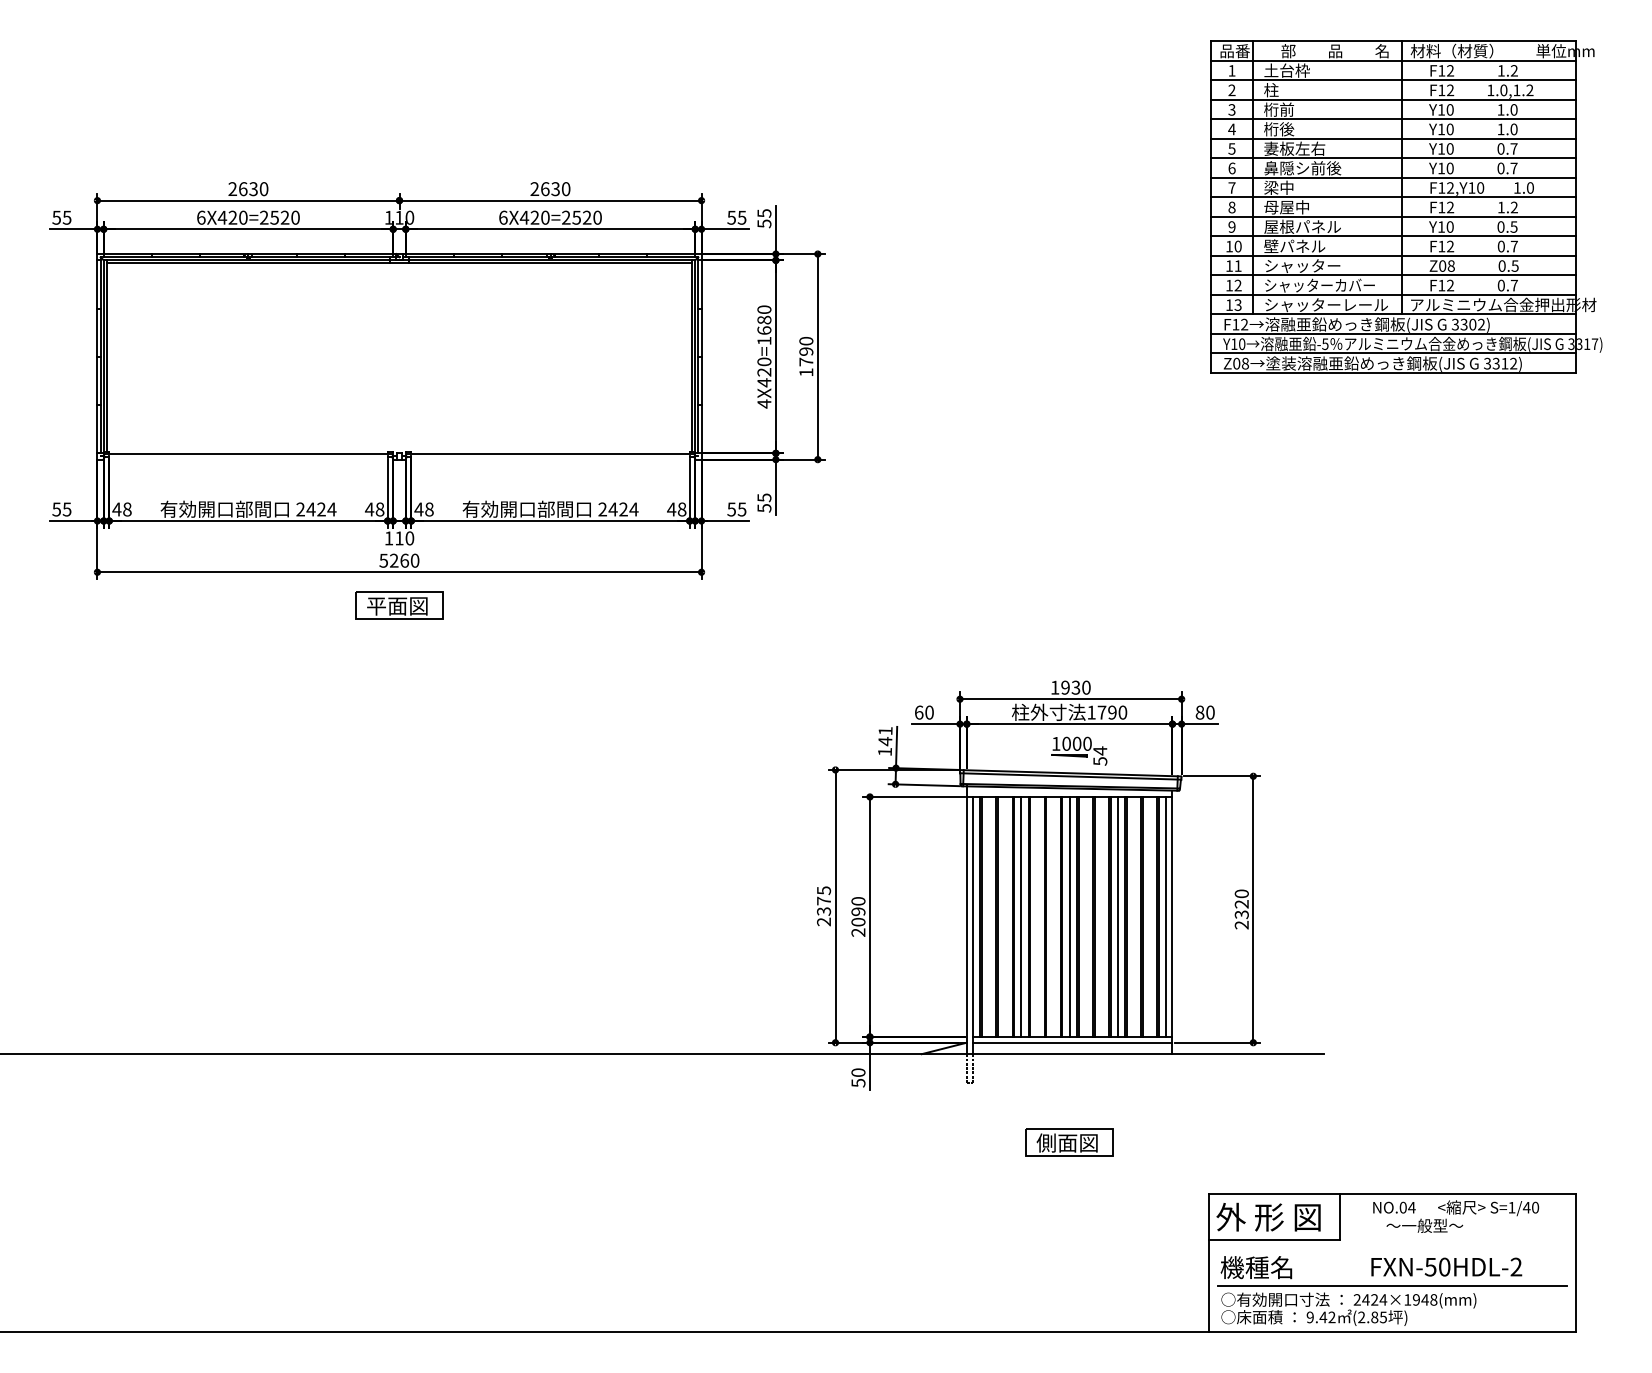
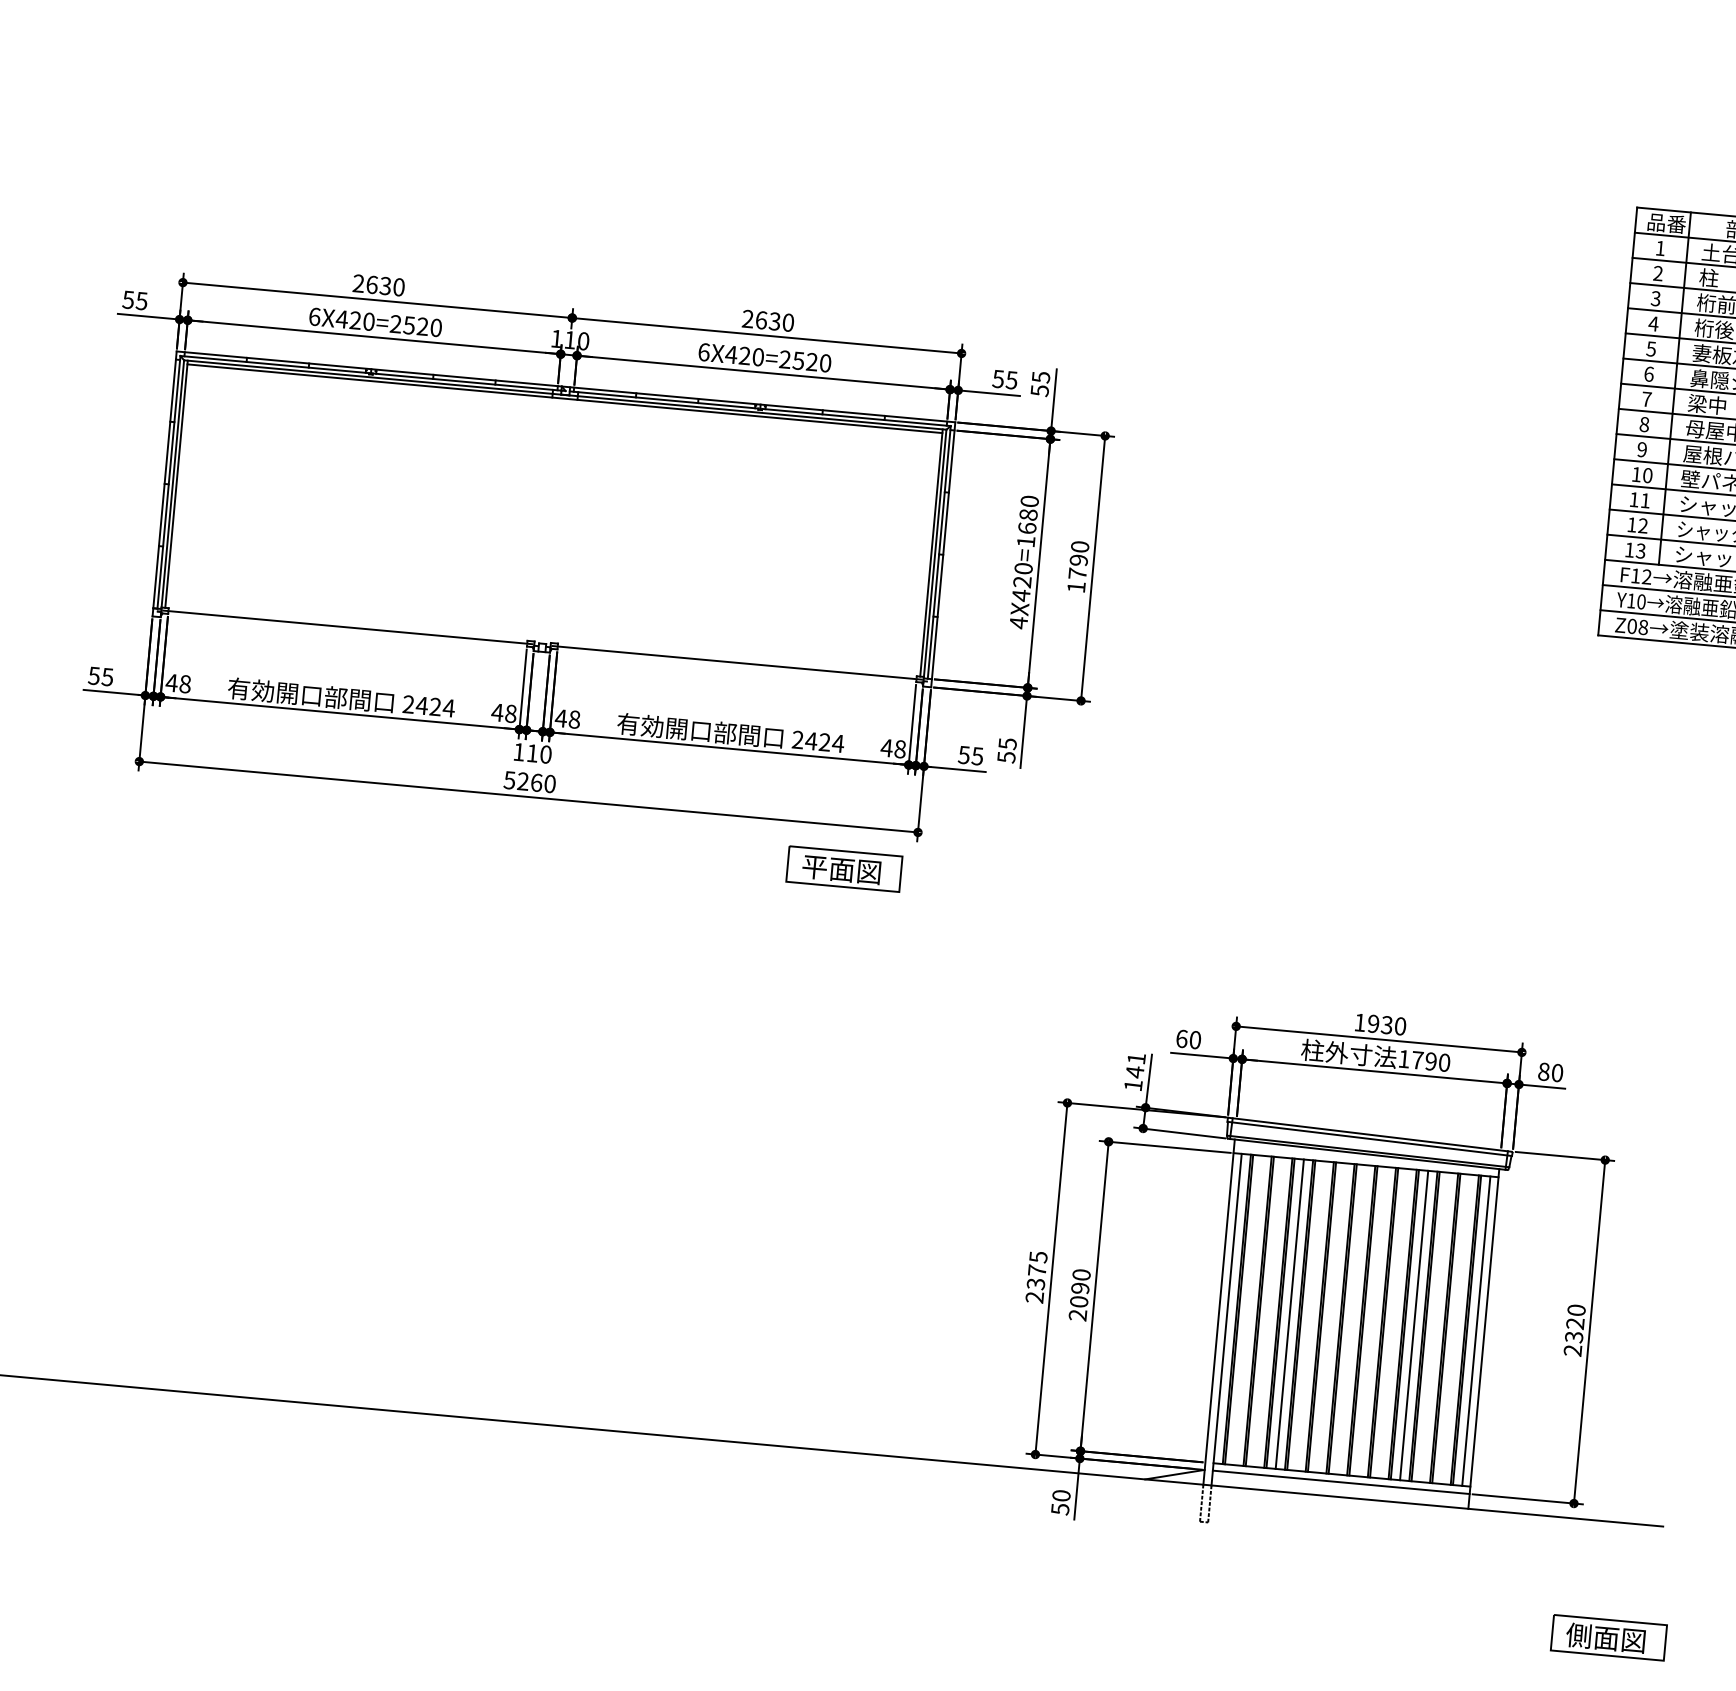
part: (399, 605) -> (844, 868), moved
part: (1079, 750) -> (1384, 1106), removed
line: (1069, 916) -> (1351, 1319), removed
part: (1069, 1142) -> (1608, 1637), moved

